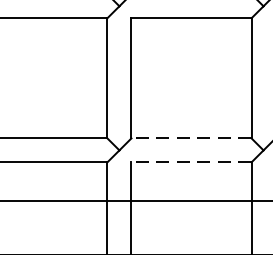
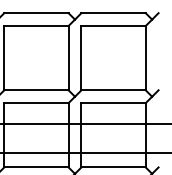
line: (191, 138) -> (113, 90), dashed -> solid
line: (191, 163) -> (113, 103), dashed -> solid

